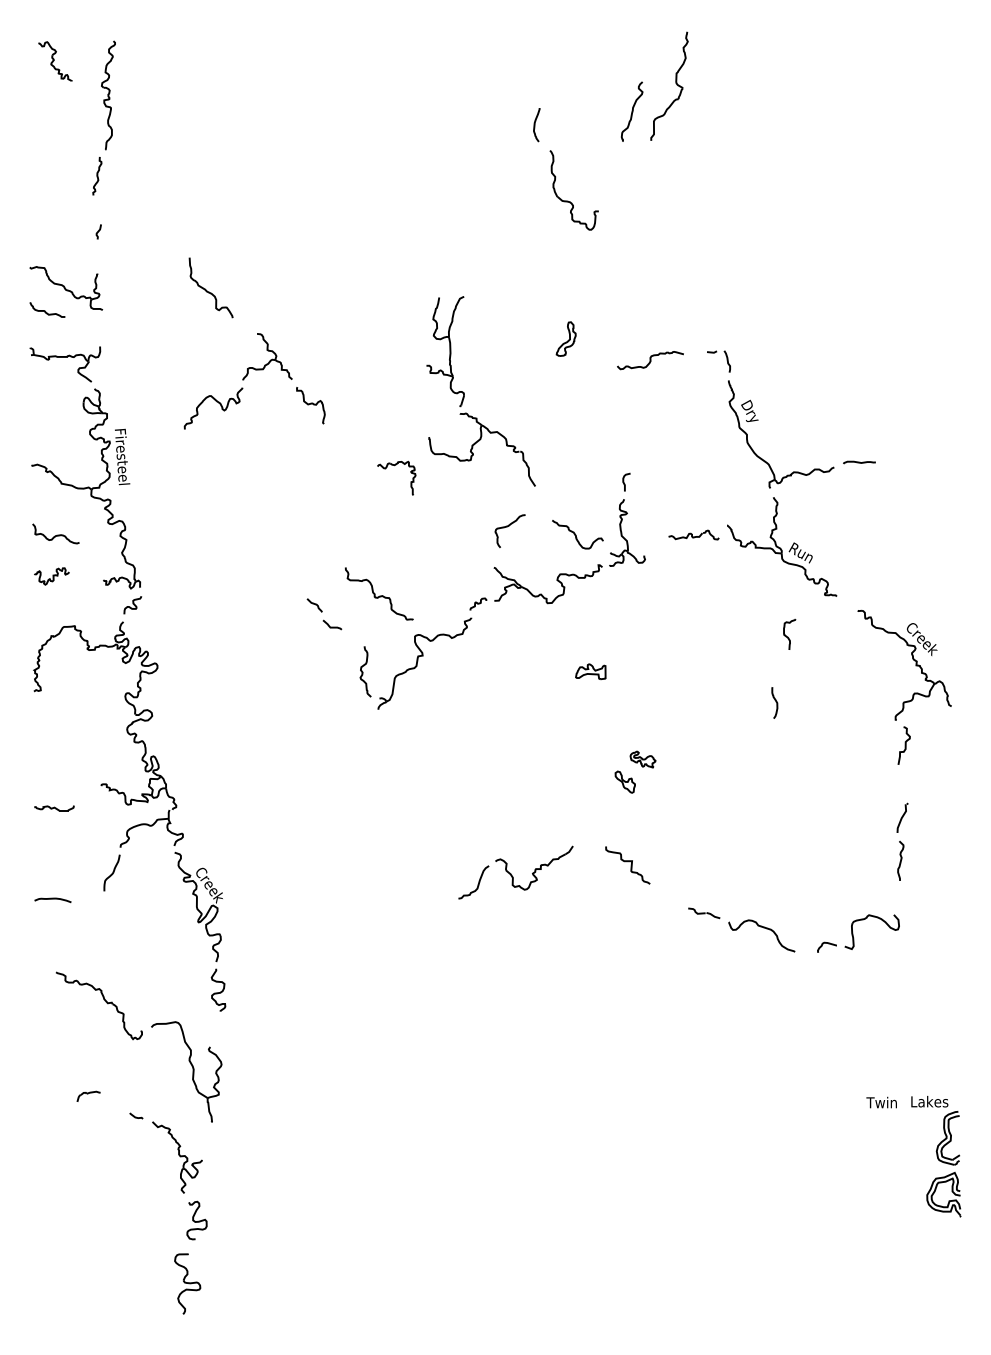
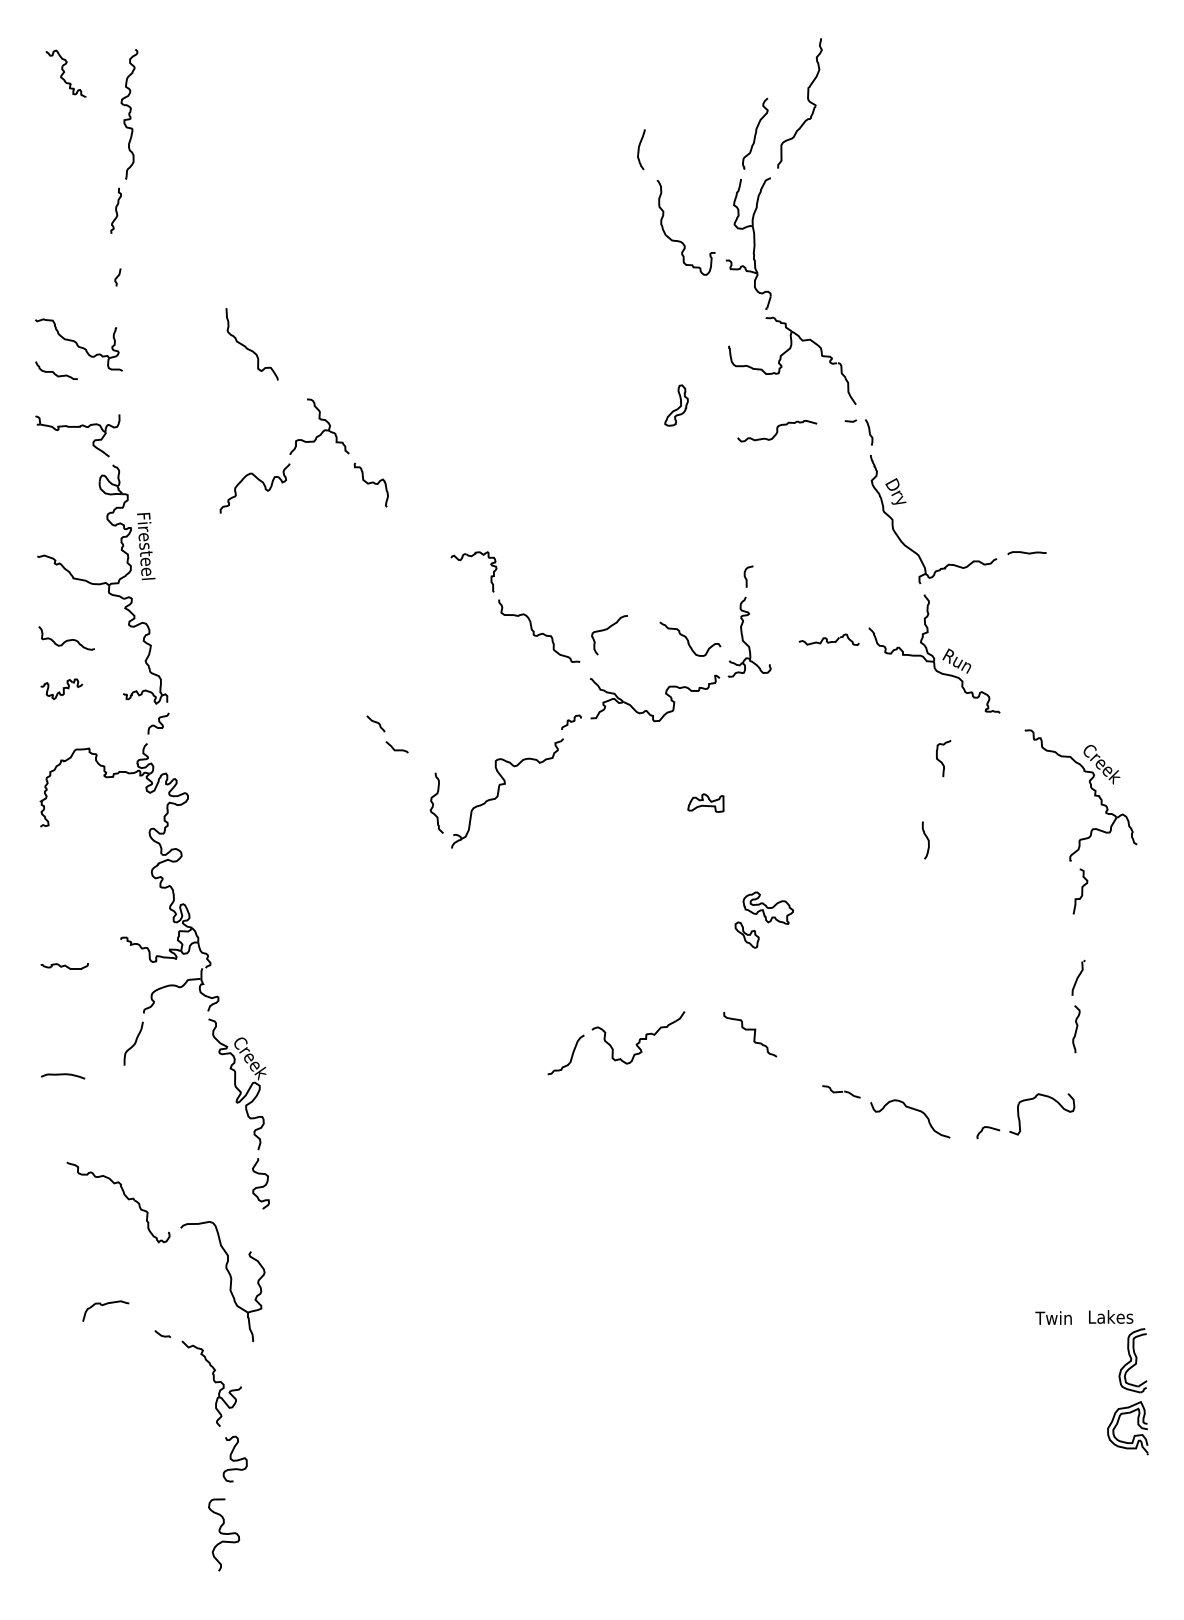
part: (464, 392) -> (771, 292), moved
curve: (379, 595) -> (539, 633), moved
part: (642, 759) -> (767, 908), size x1.67
part: (88, 1096) -> (105, 1310), size x1.67

